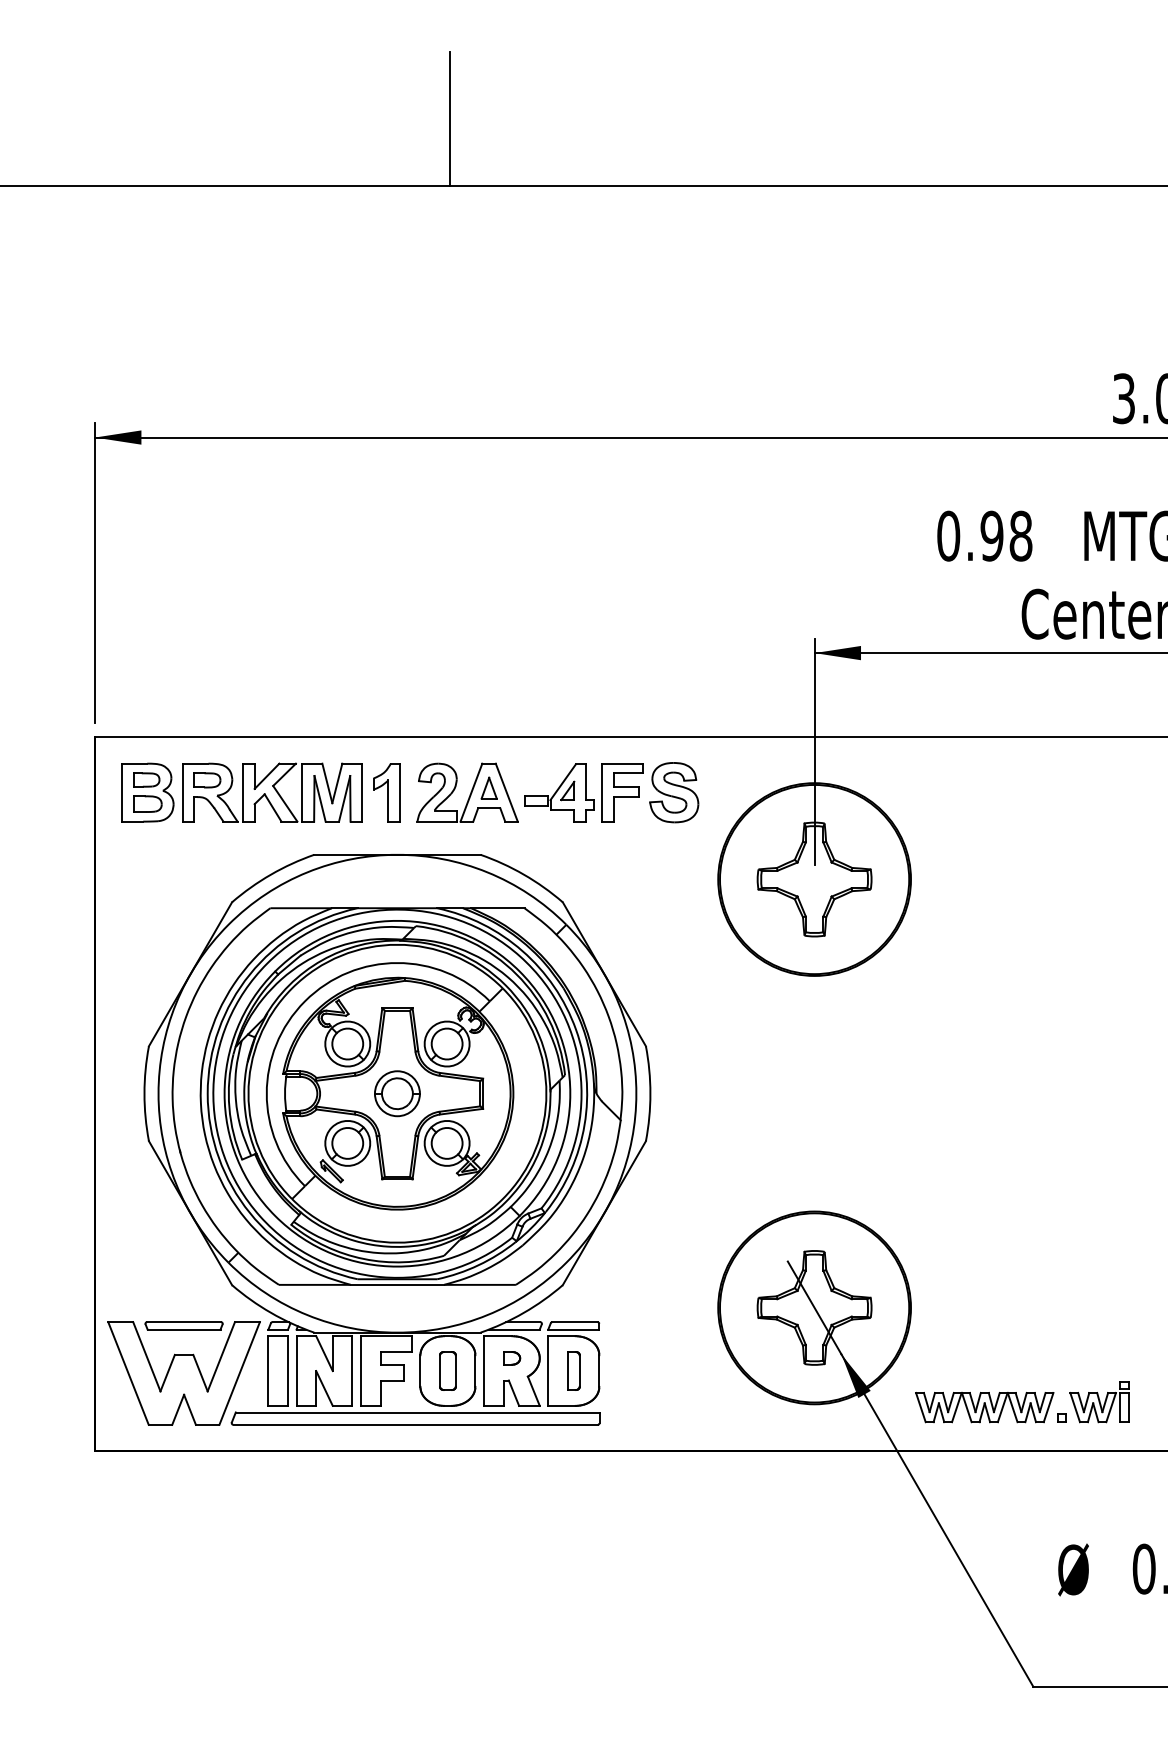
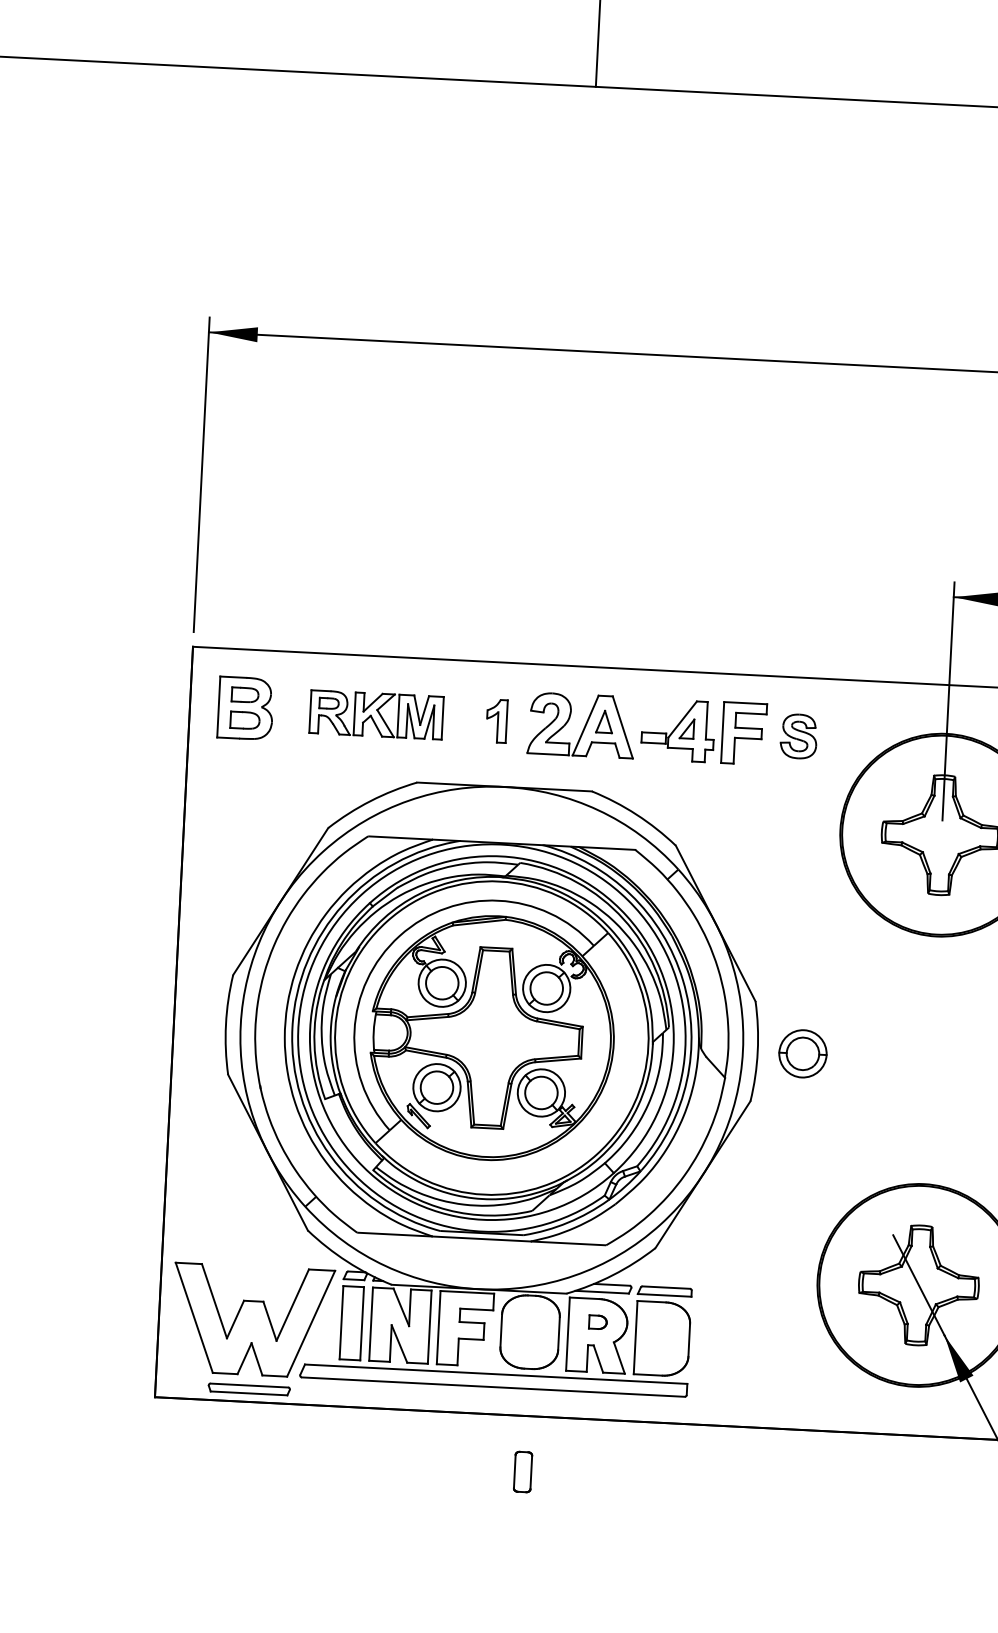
part: (272, 792) -> (376, 714), size x0.7
part: (386, 792) -> (496, 720), size x0.7
part: (674, 792) -> (799, 736), size x0.7
part: (397, 1093) -> (803, 1053), moved
part: (183, 1325) -> (248, 1389), moved
part: (447, 1370) -> (522, 1471), moved
part: (573, 1370) -> (662, 1338), removed

